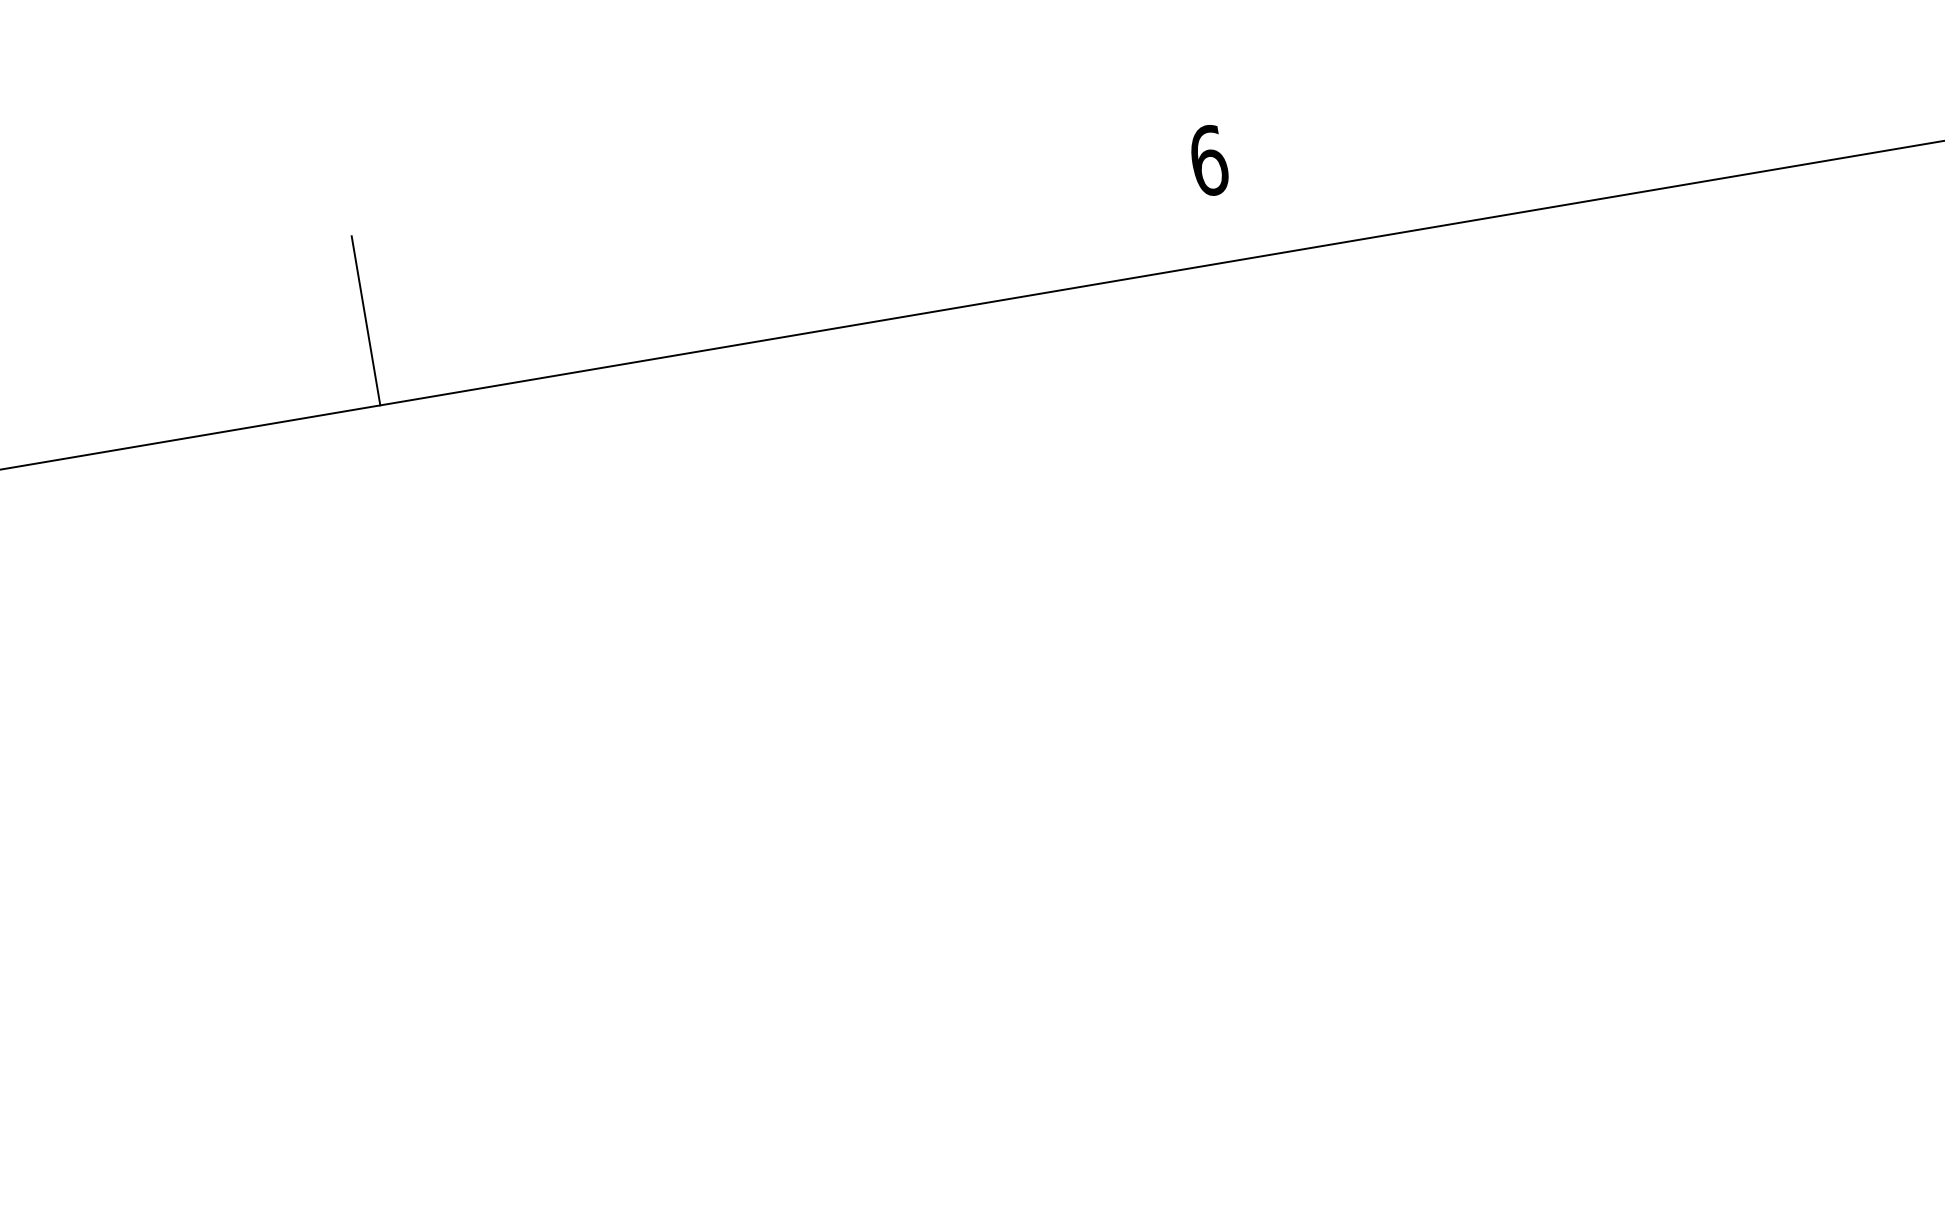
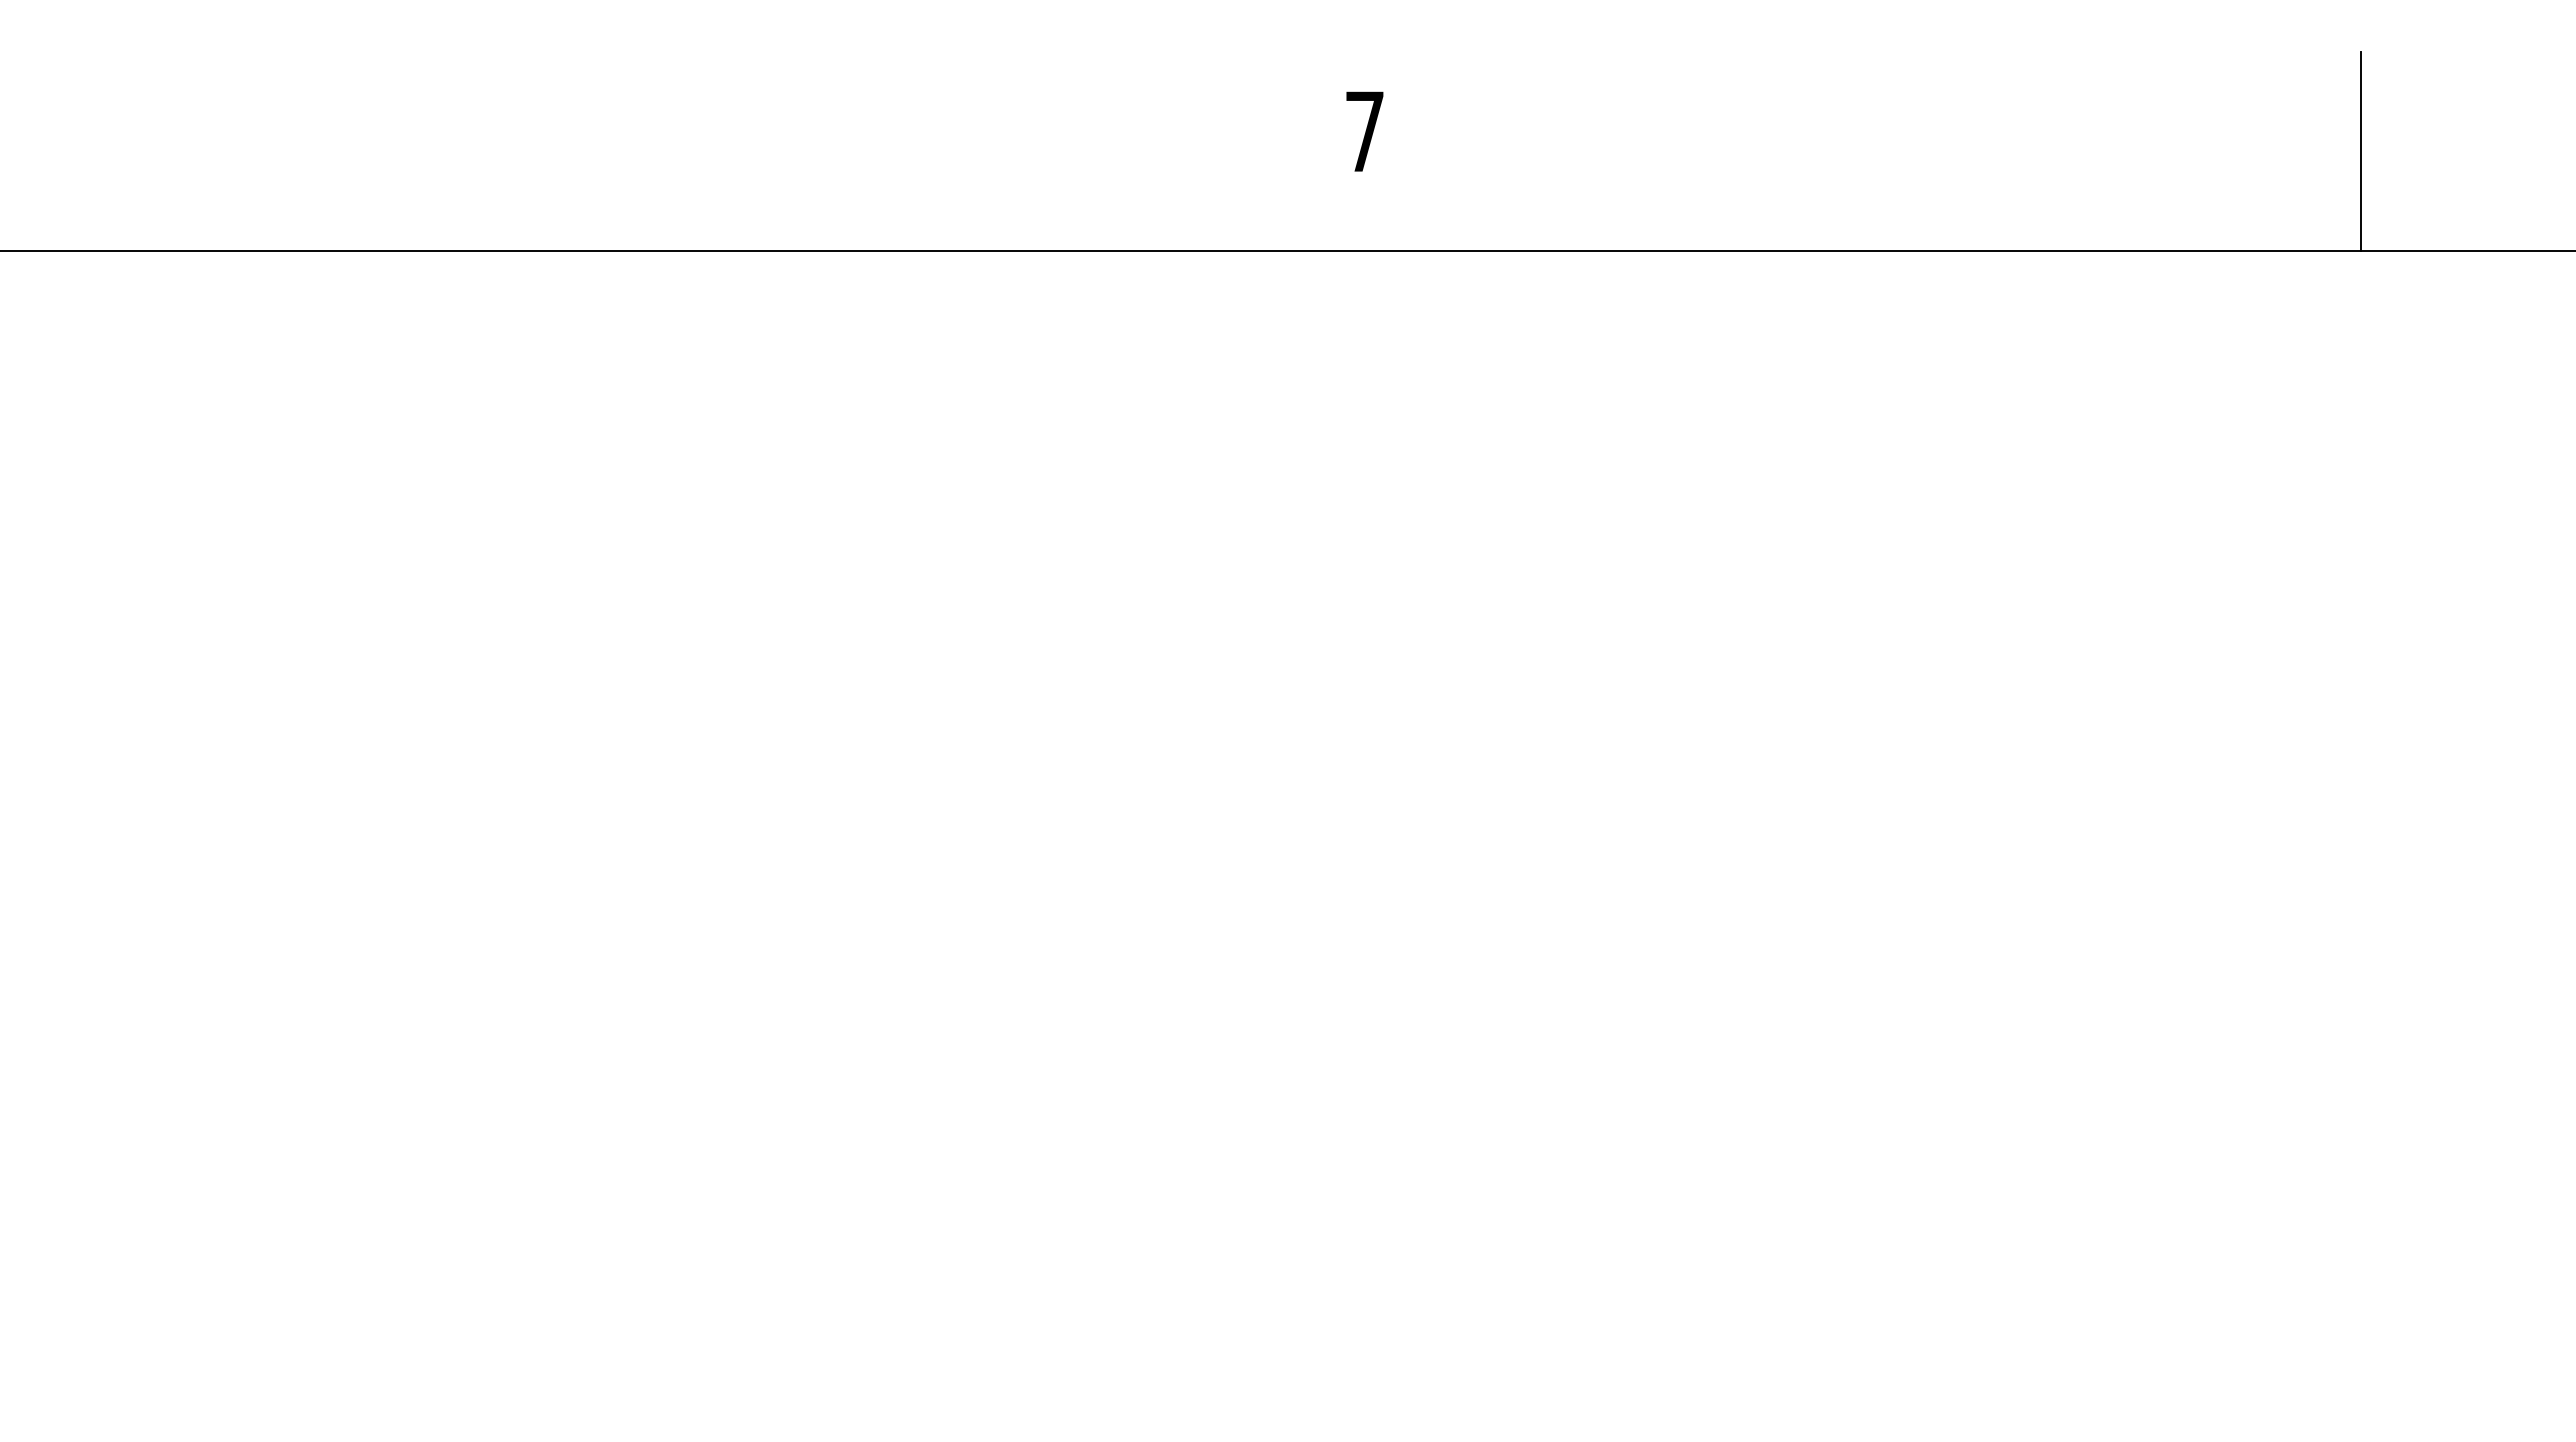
text: (1209, 160) -> (1365, 131), 6 -> 7
line: (365, 320) -> (368, 151), removed

